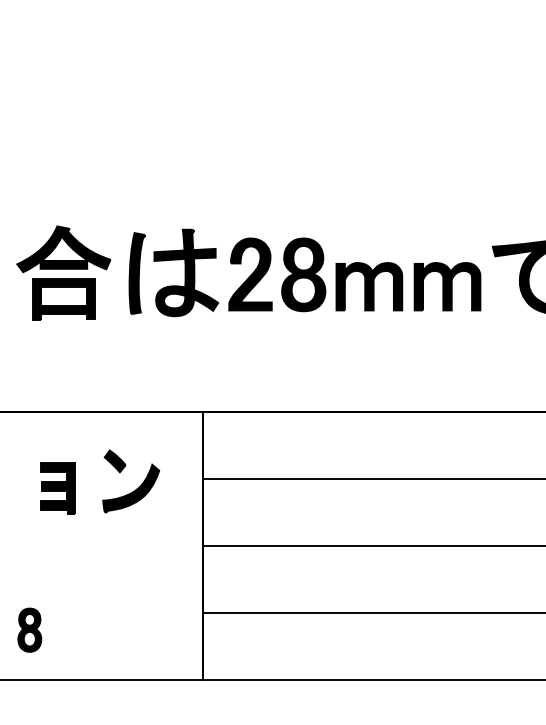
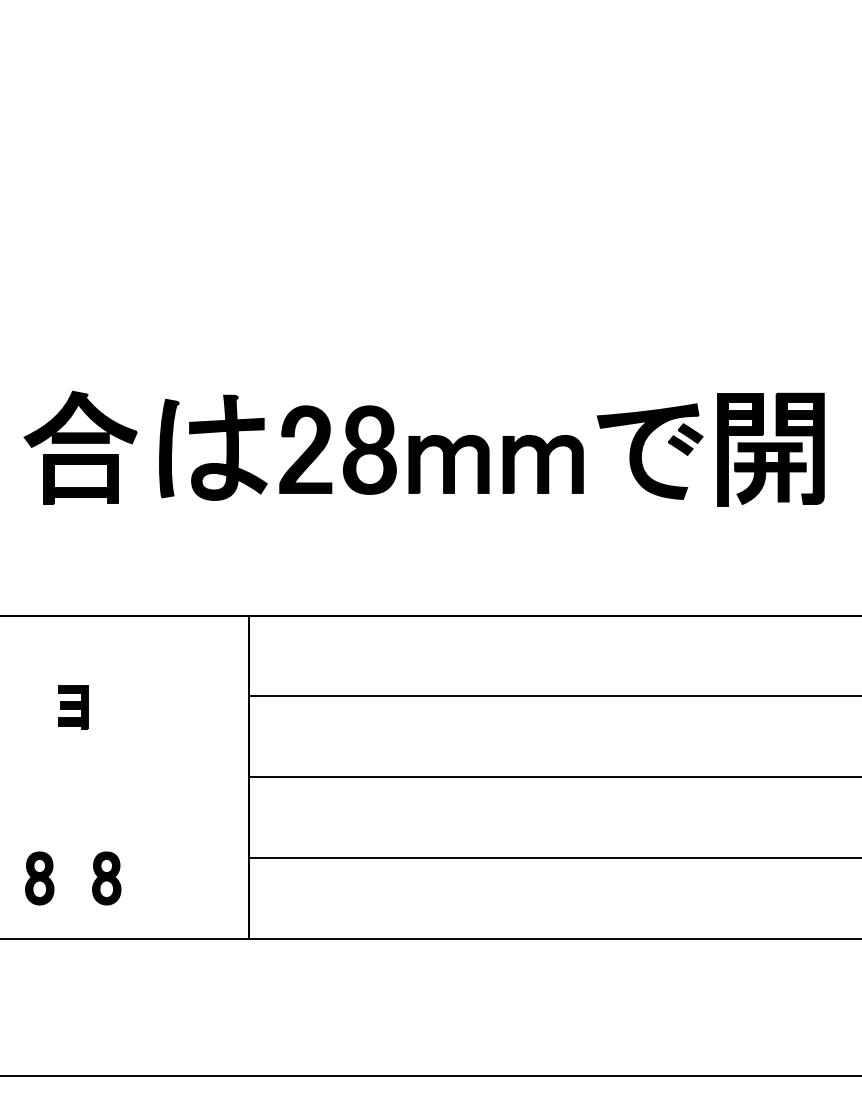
part: (57, 487) -> (73, 706), size x0.7
part: (135, 489) -> (167, 708), removed
part: (85, 630) -> (106, 878), added

